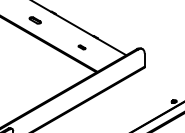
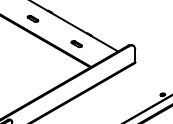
part: (81, 47) -> (76, 44), size x1.67

